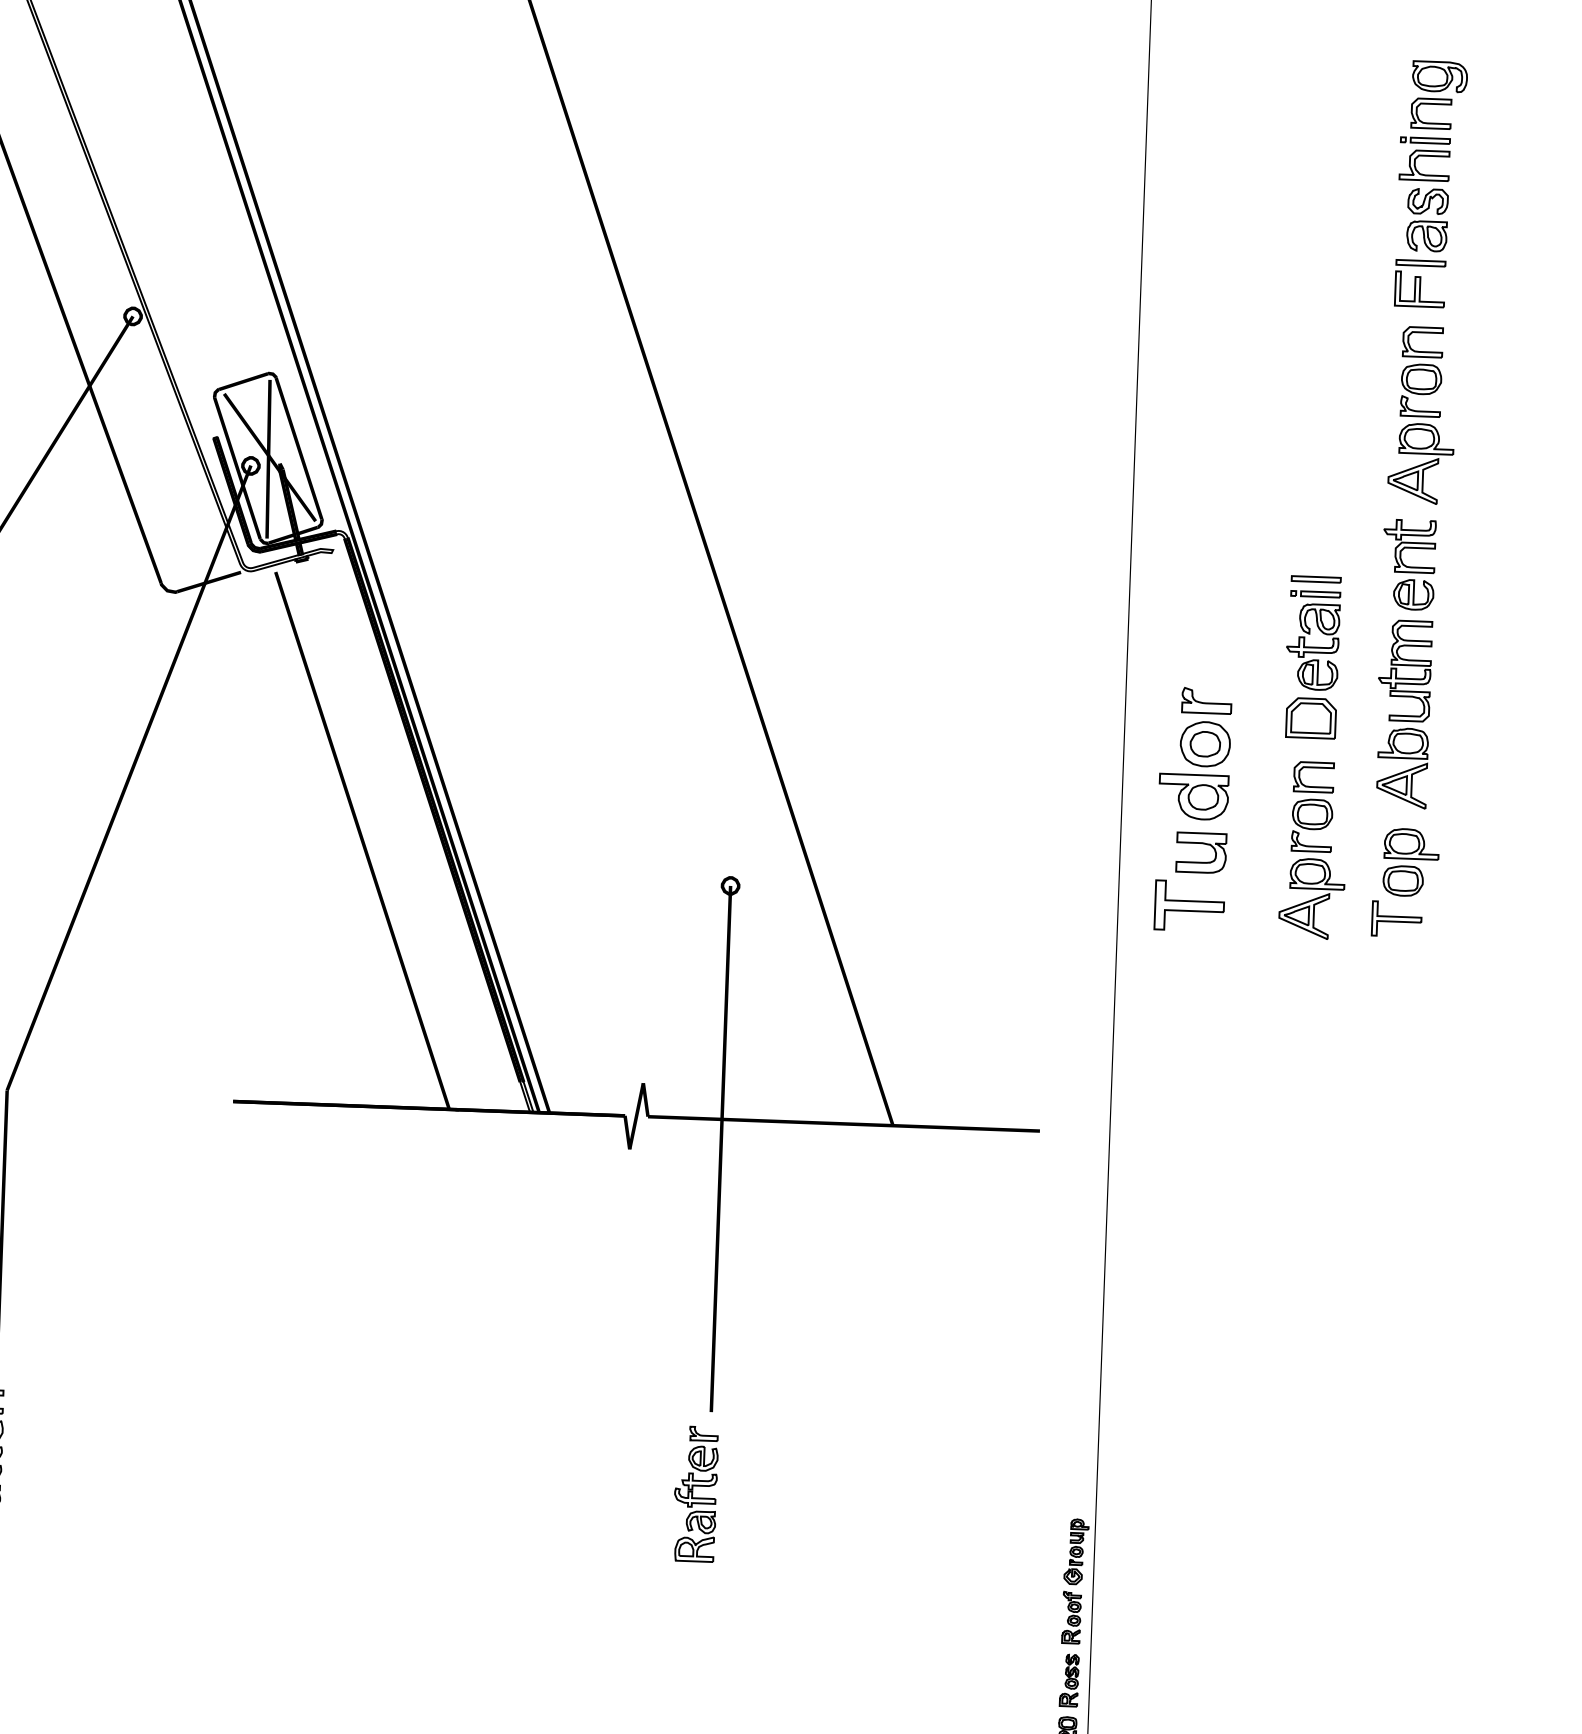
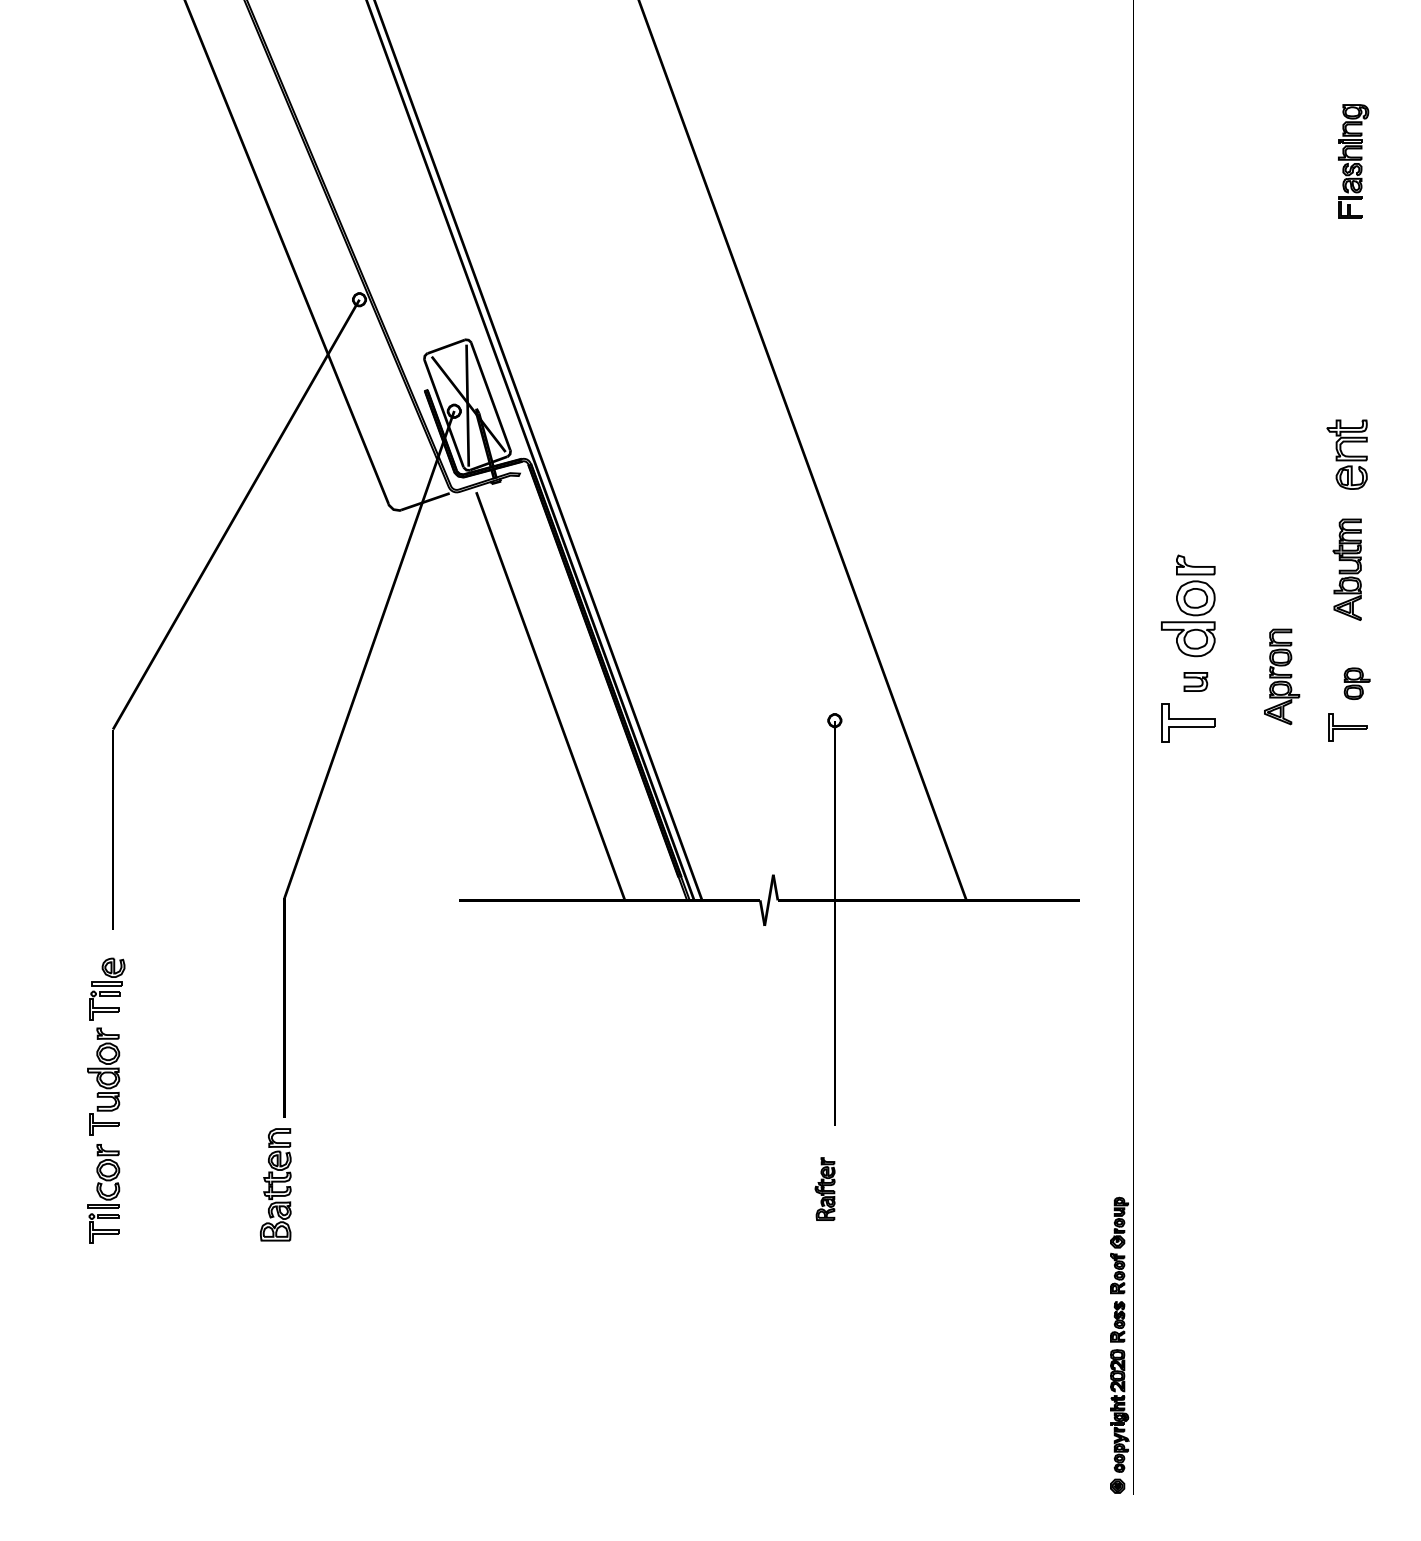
part: (1431, 184) -> (1353, 161), size x0.6
part: (1422, 415) -> (1353, 339), removed
part: (1312, 657) -> (1275, 528), removed
part: (1402, 713) -> (1346, 569), size x0.7
part: (1312, 849) -> (1281, 676), size x0.7
part: (1201, 852) -> (1195, 681), size x0.6
part: (1410, 862) -> (1356, 683), size x0.6
part: (694, 1493) -> (824, 1188), size x0.6

